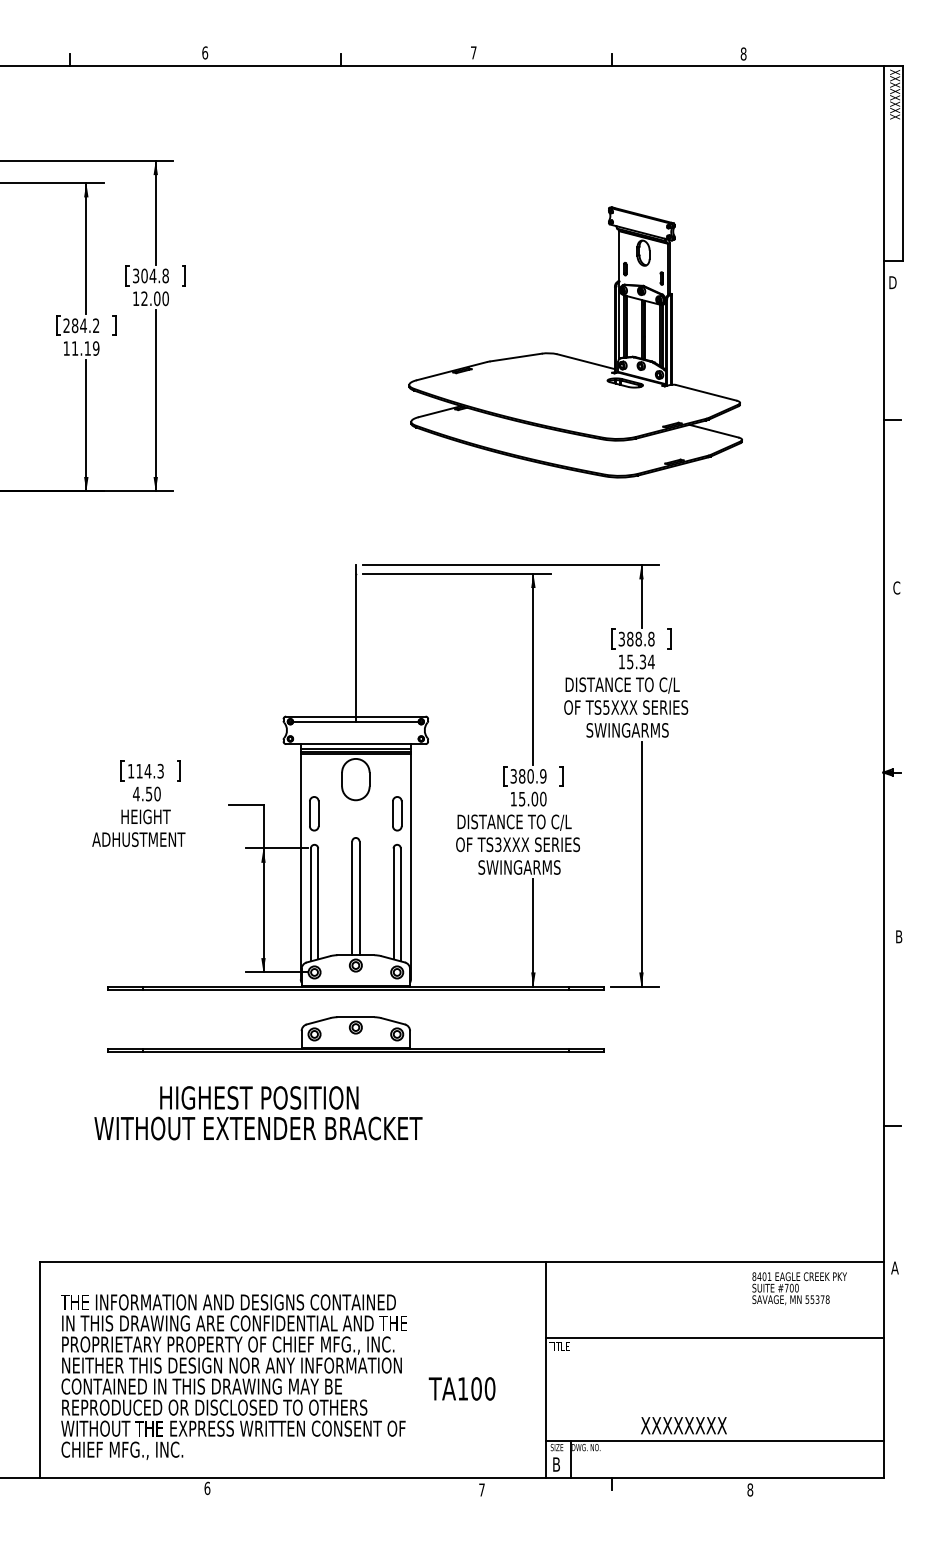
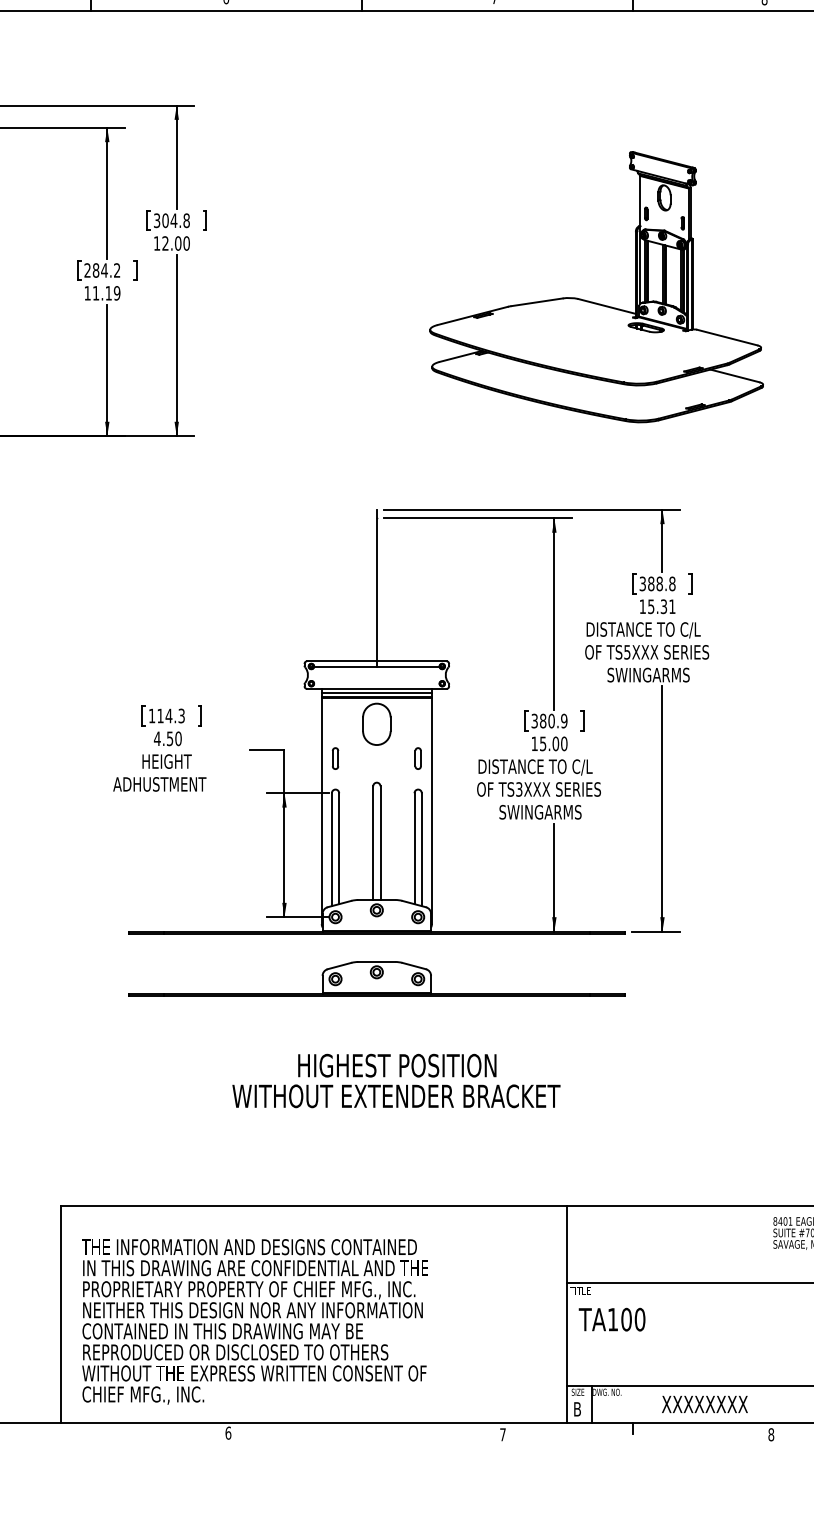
text: (650, 661) -> (671, 606), 15.34 -> 15.31
part: (314, 813) -> (335, 758), size x0.62
part: (396, 813) -> (417, 758), size x0.62
text: (258, 1113) -> (396, 1081), moved
text: (461, 1388) -> (611, 1319), moved
text: (683, 1425) -> (704, 1404), moved

